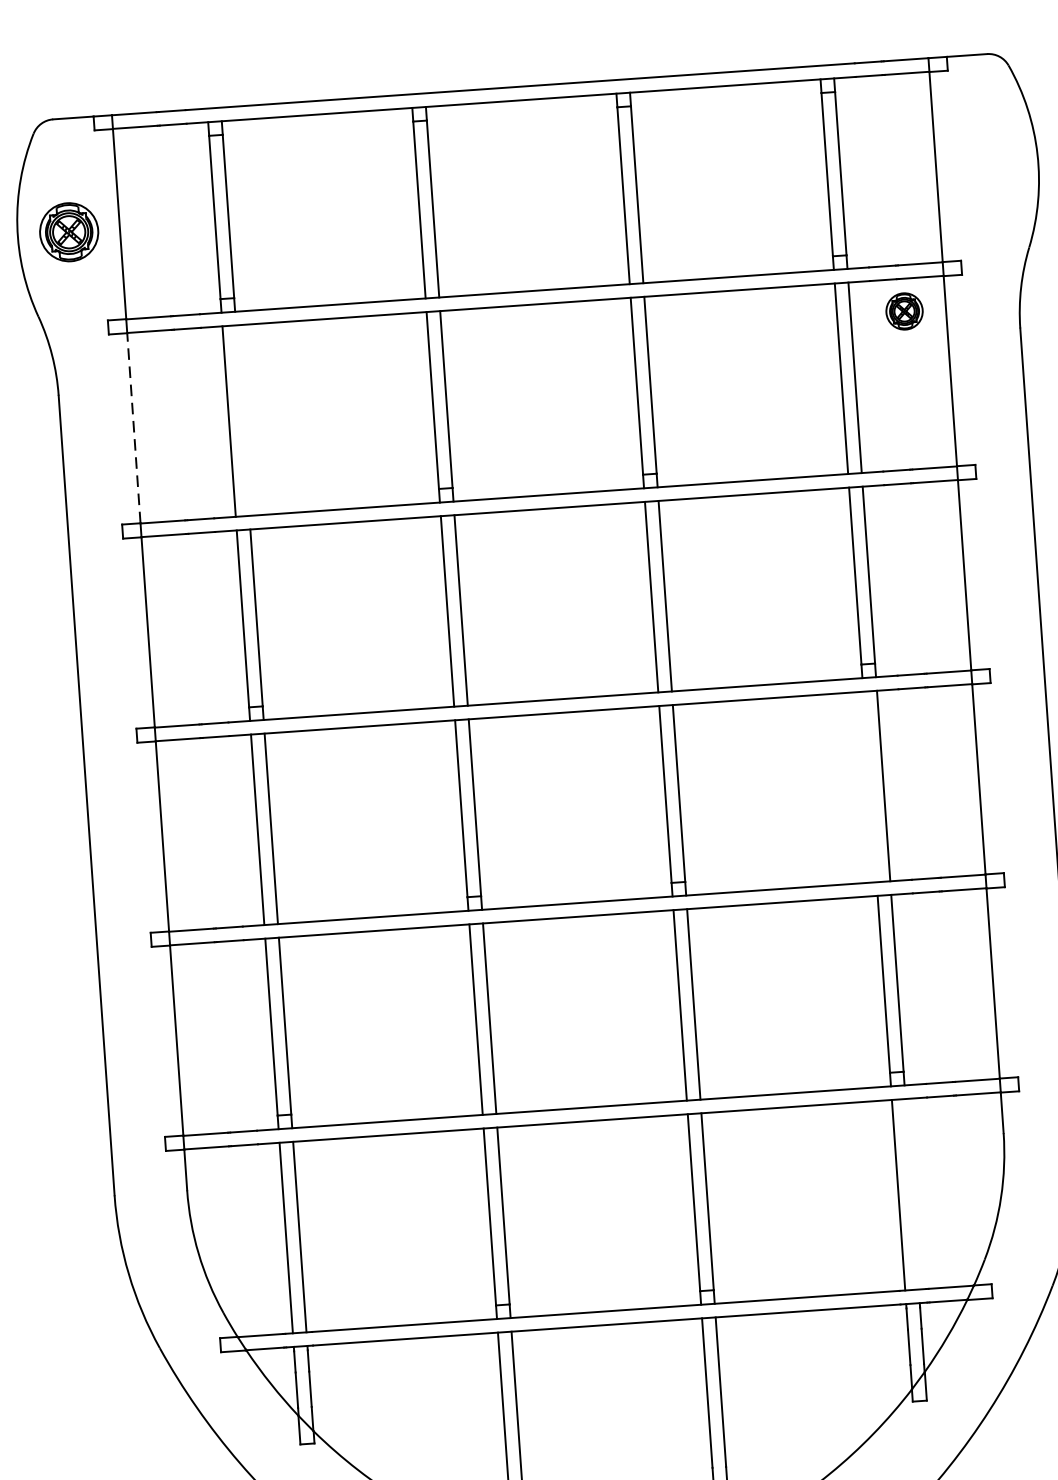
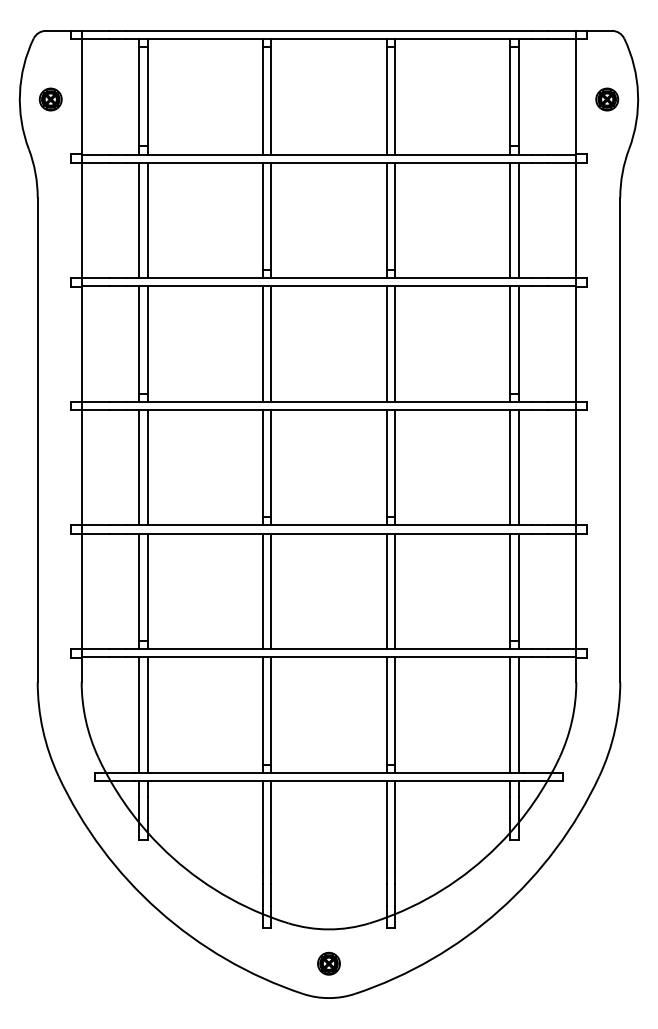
part: (68, 232) -> (50, 99), size x0.62
part: (905, 311) -> (607, 99), moved
line: (242, 420) -> (147, 220), added
line: (133, 428) -> (81, 220), dashed -> solid
line: (870, 786) -> (510, 467), added
line: (911, 1193) -> (518, 714), added

